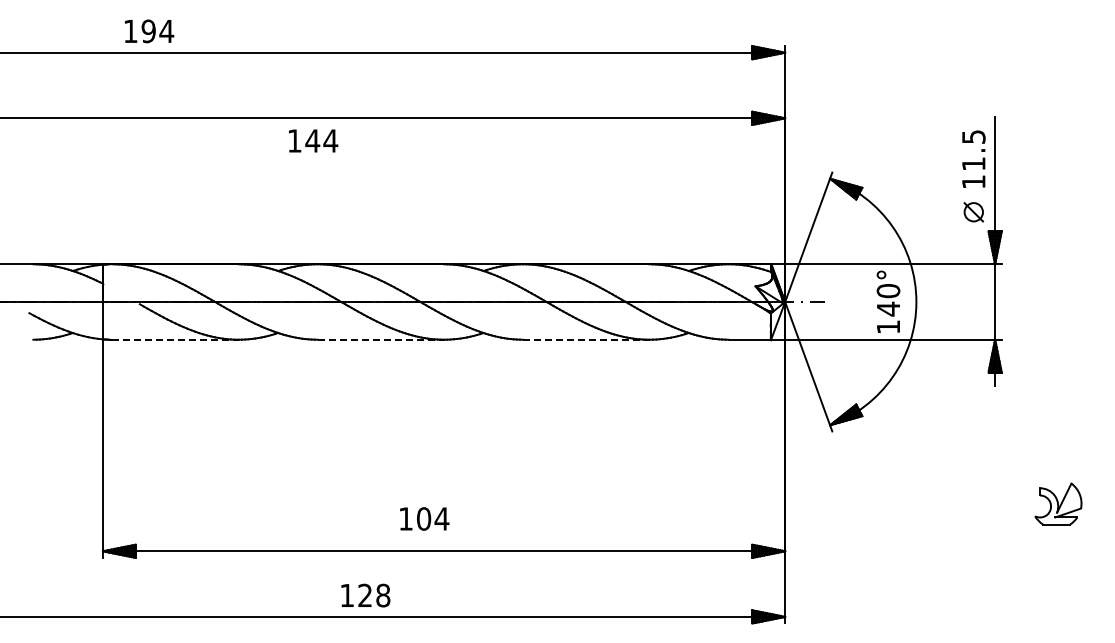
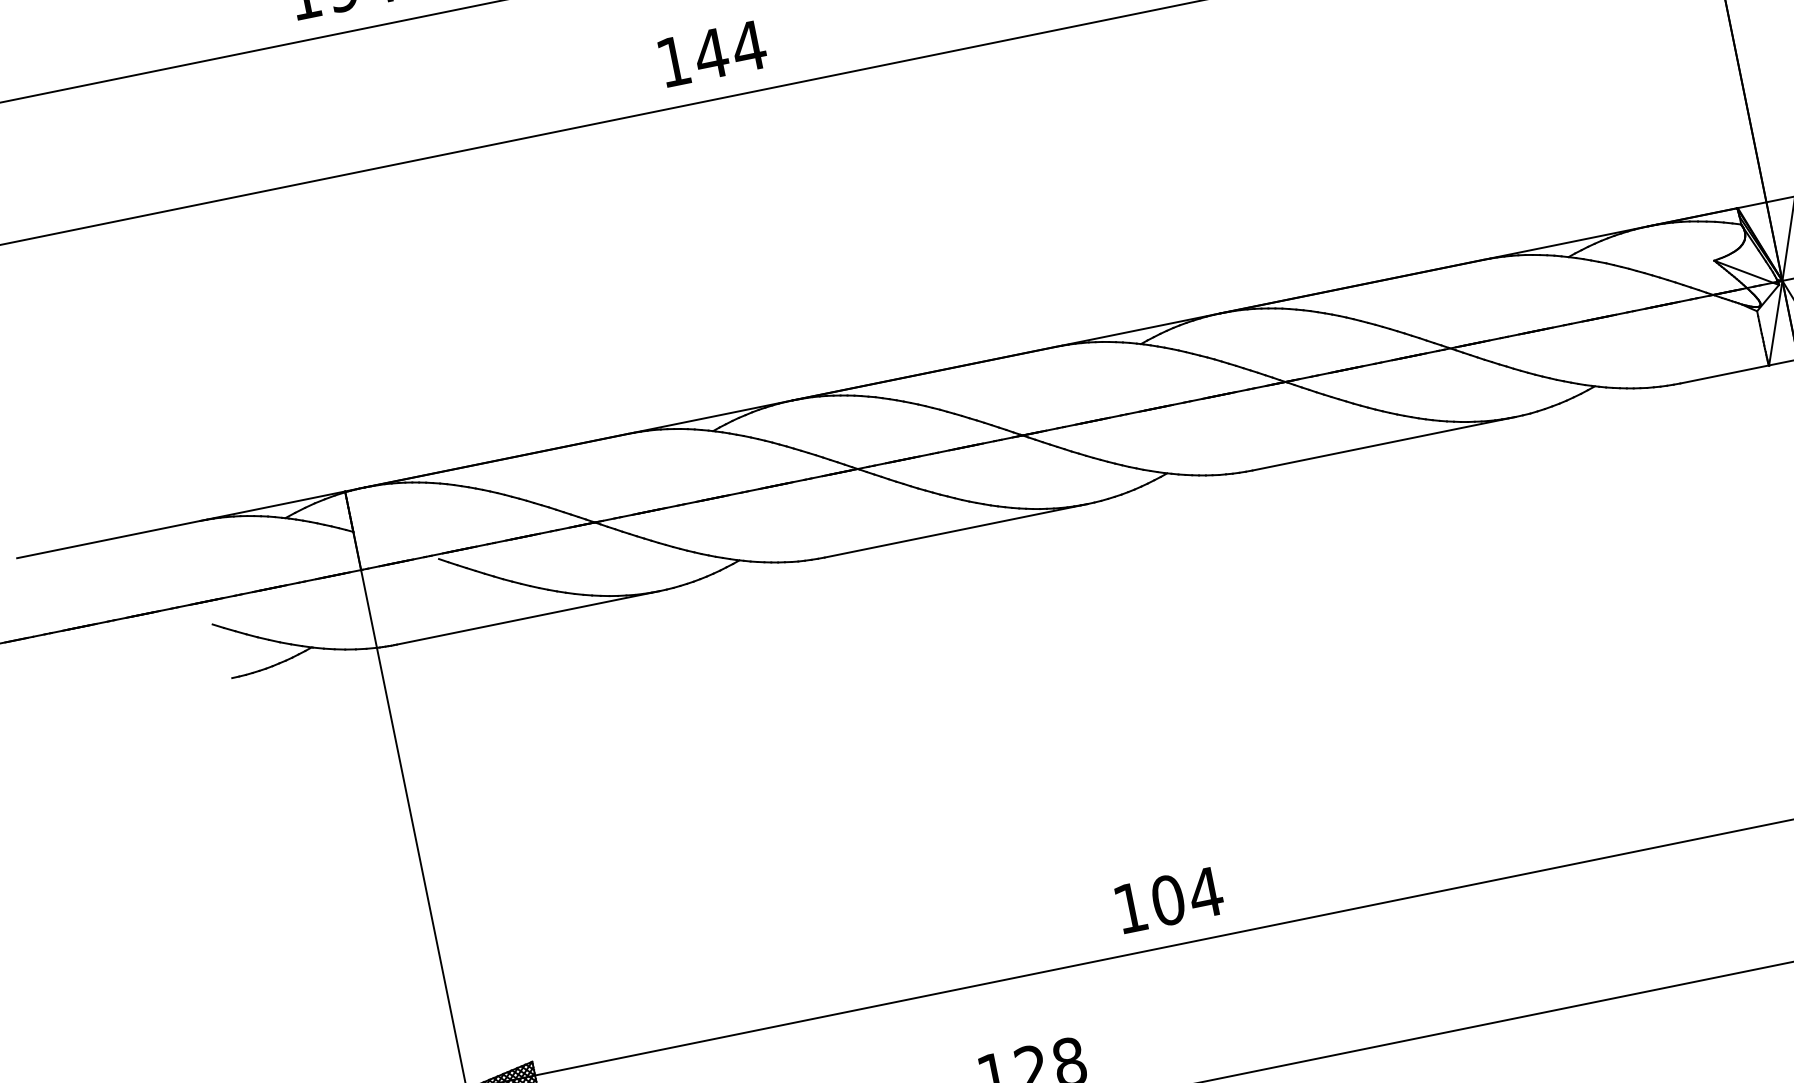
text: (313, 140) -> (712, 52), moved
line: (176, 339) -> (530, 616), dashed -> solid
line: (381, 339) -> (957, 530), dashed -> solid
line: (586, 339) -> (1384, 443), dashed -> solid
text: (424, 518) -> (1169, 899), moved

